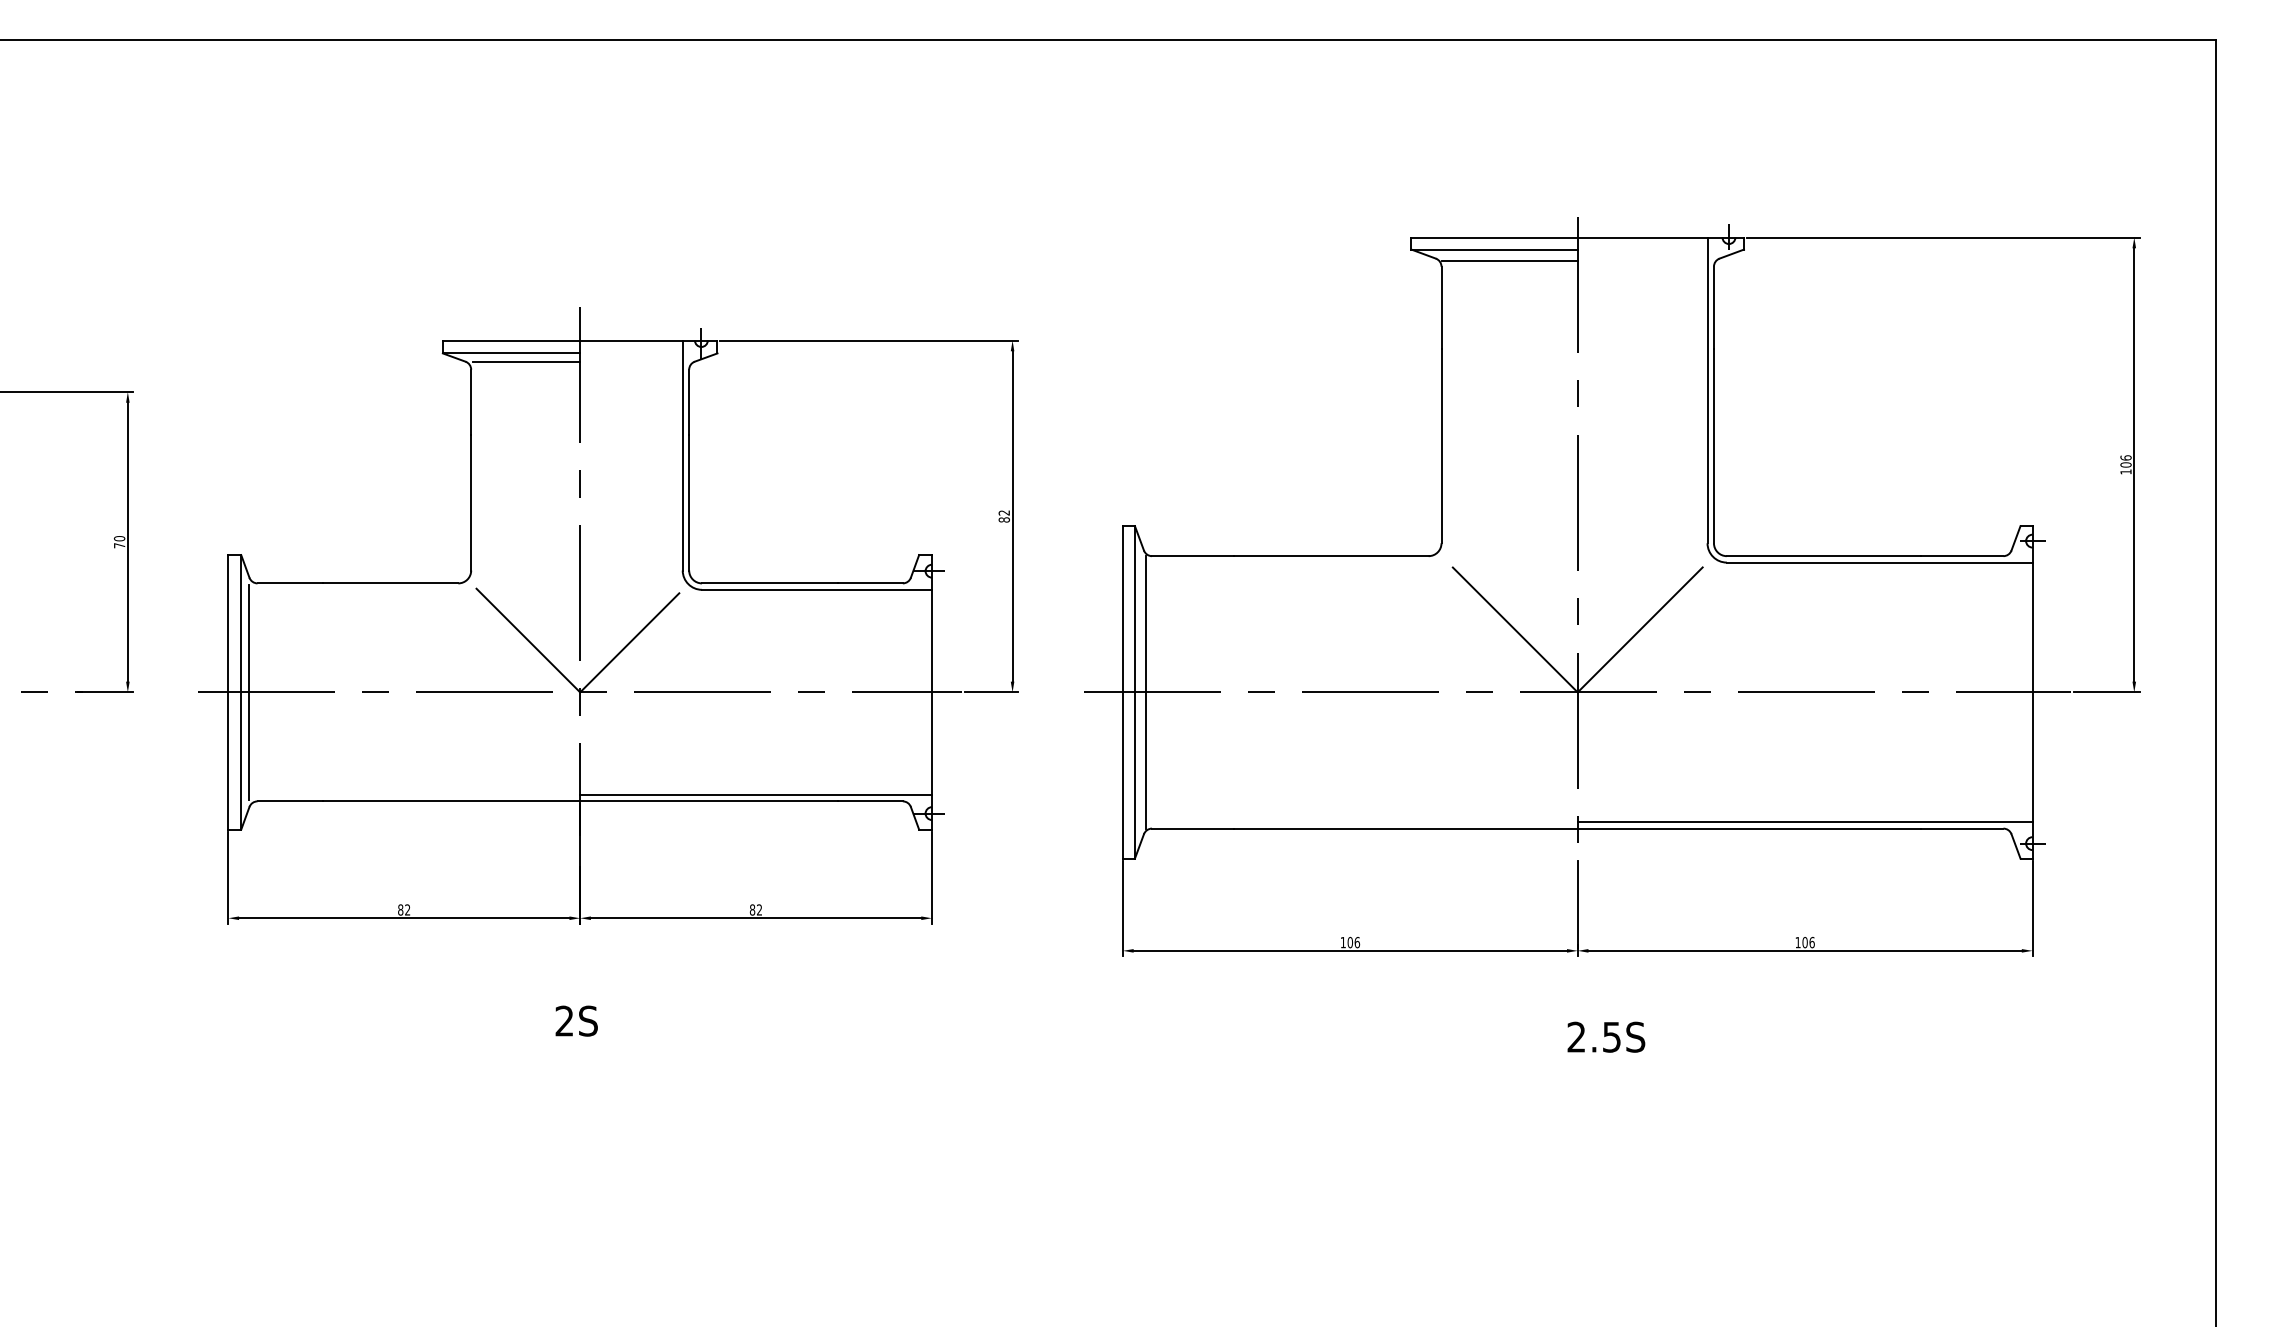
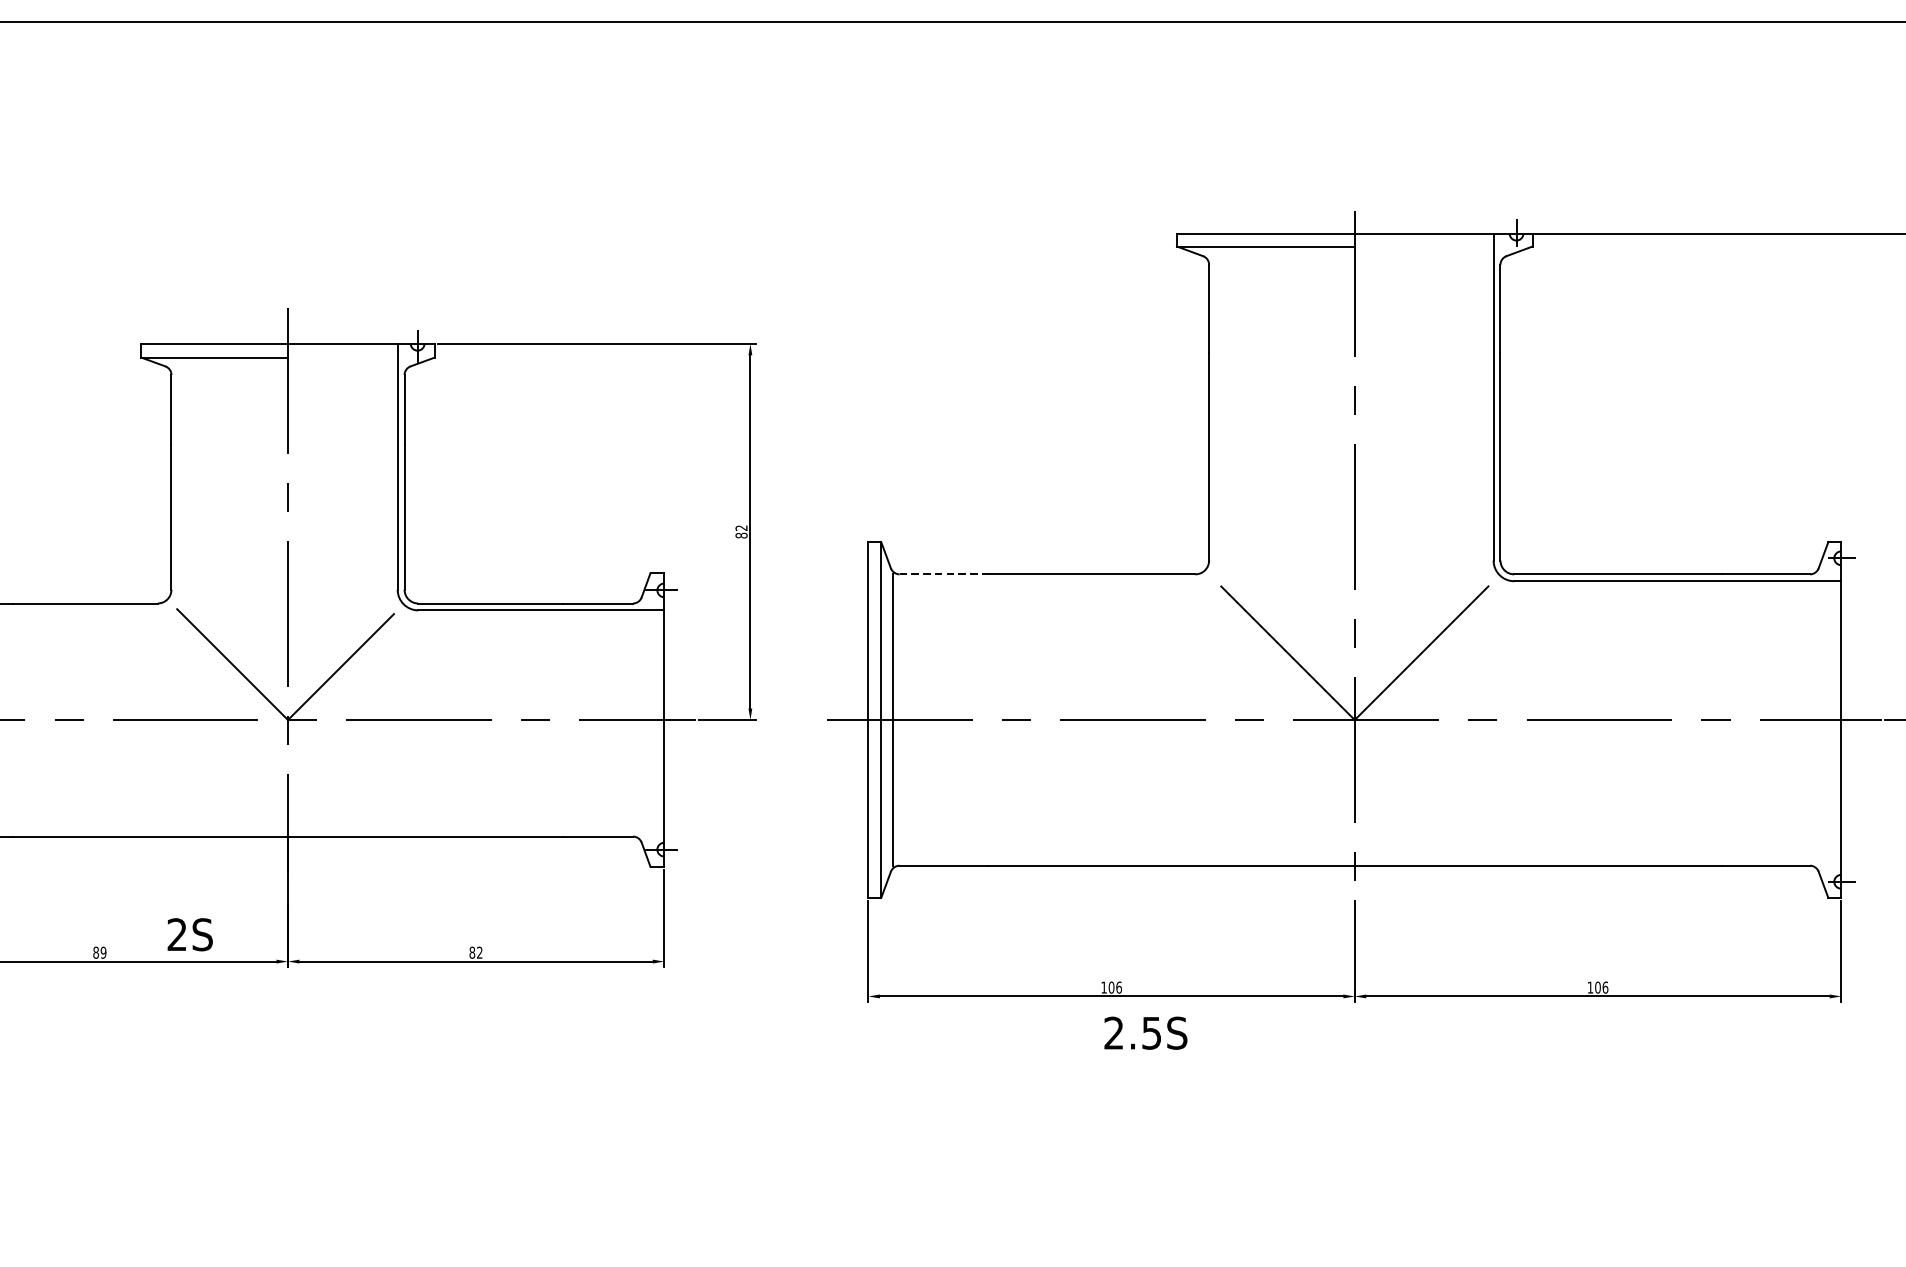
line: (1509, 260) -> (1281, 258), removed
line: (526, 361) -> (230, 366), removed
line: (1193, 556) -> (943, 574), solid -> dashed
line: (756, 794) -> (476, 829), removed
line: (1804, 822) -> (1597, 859), removed
text: (407, 909) -> (103, 952), 82 -> 89
text: (576, 1020) -> (189, 934), moved
text: (1606, 1036) -> (1146, 1032), moved

